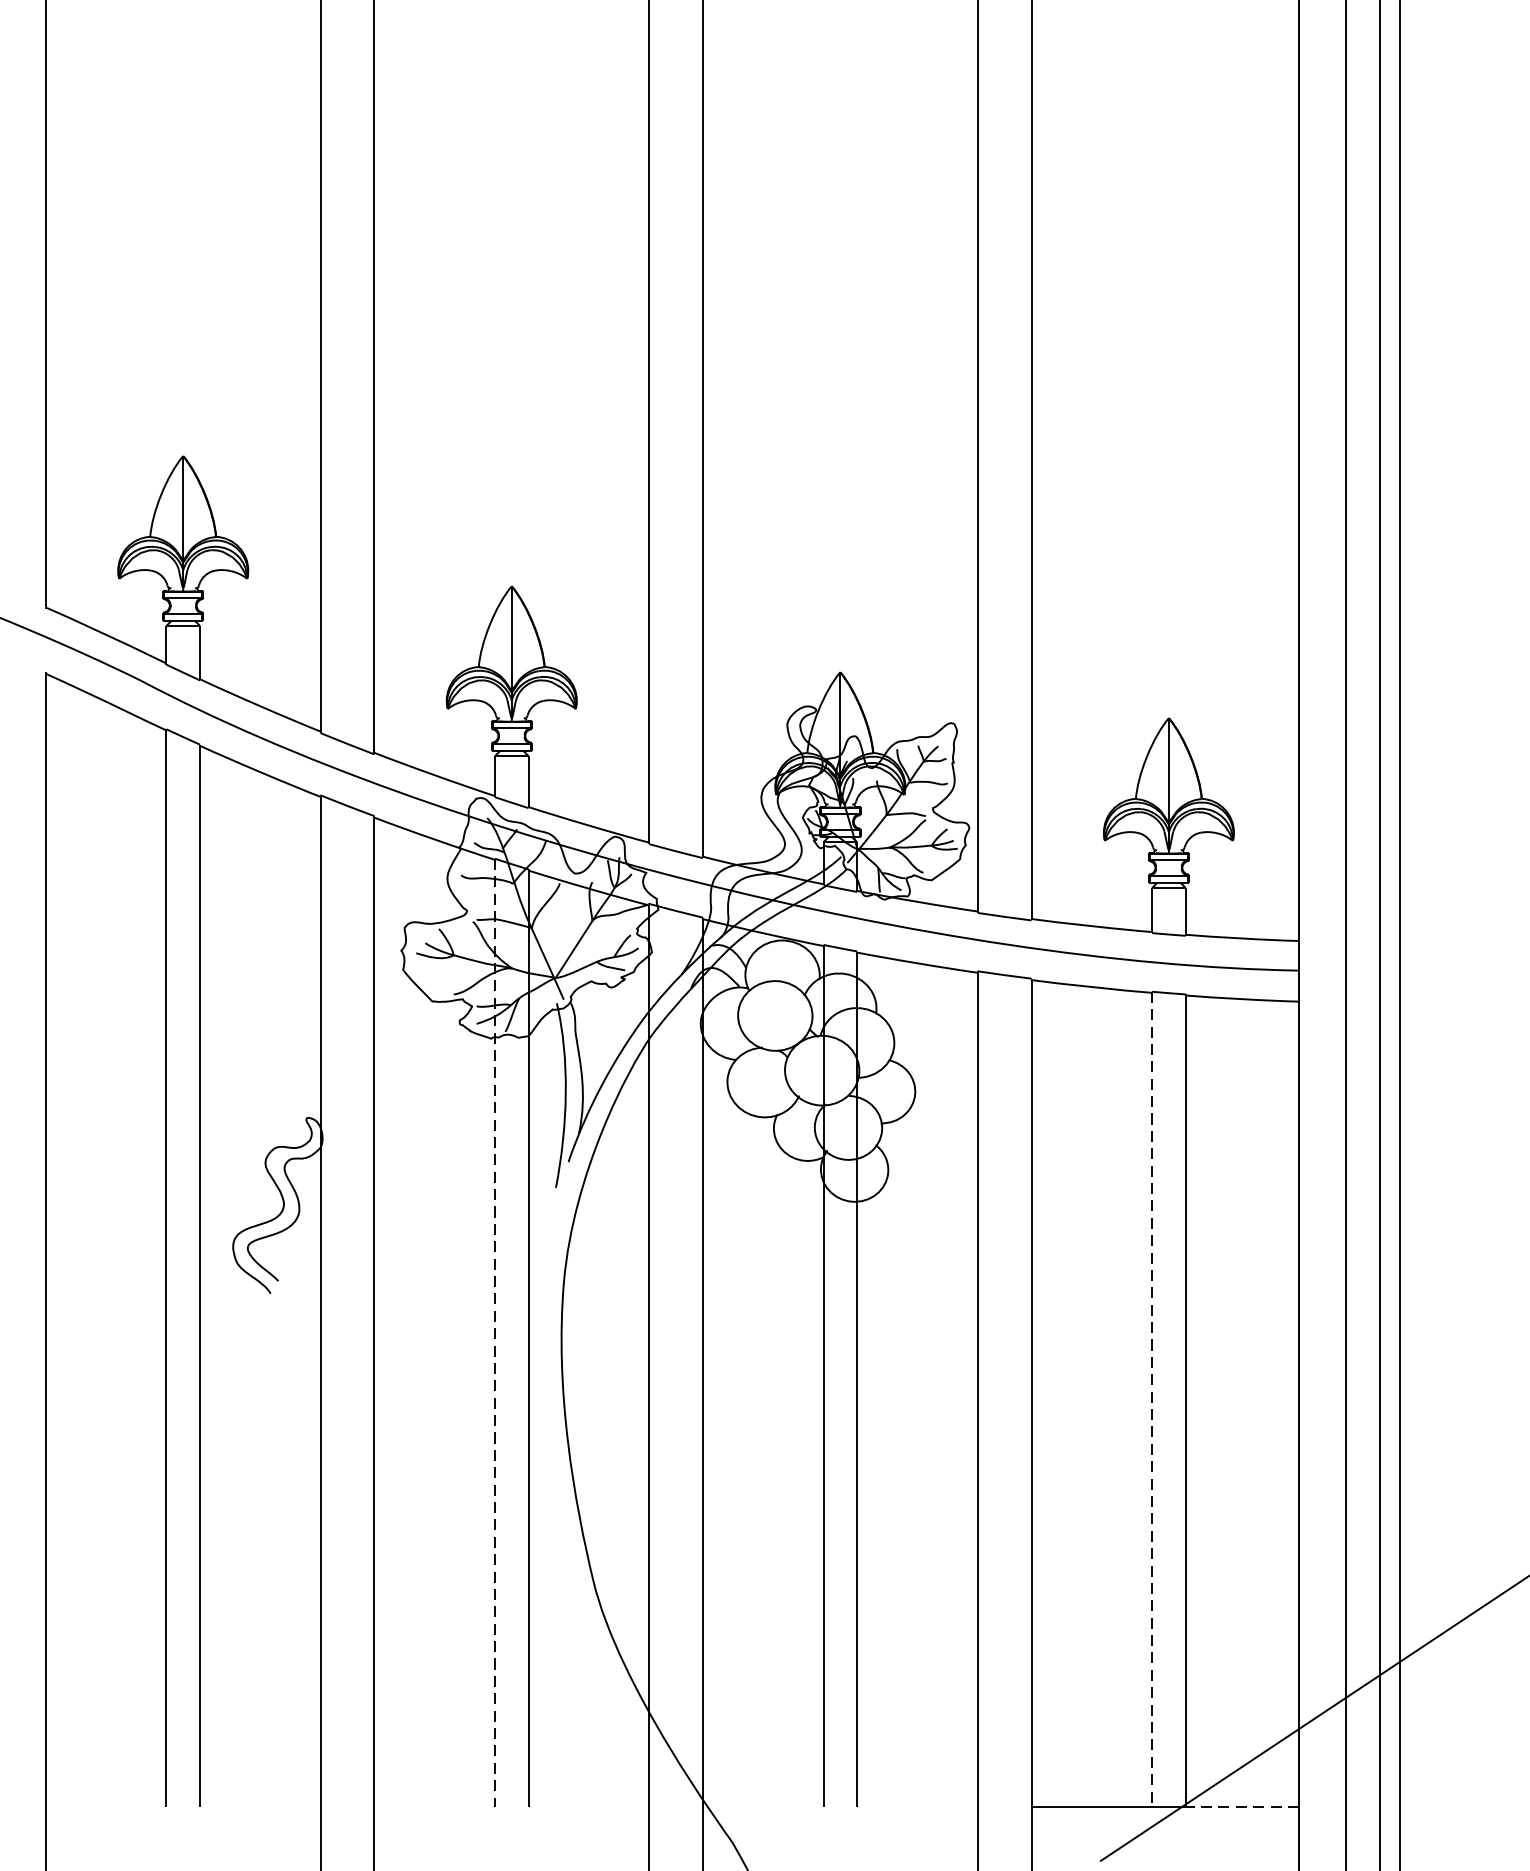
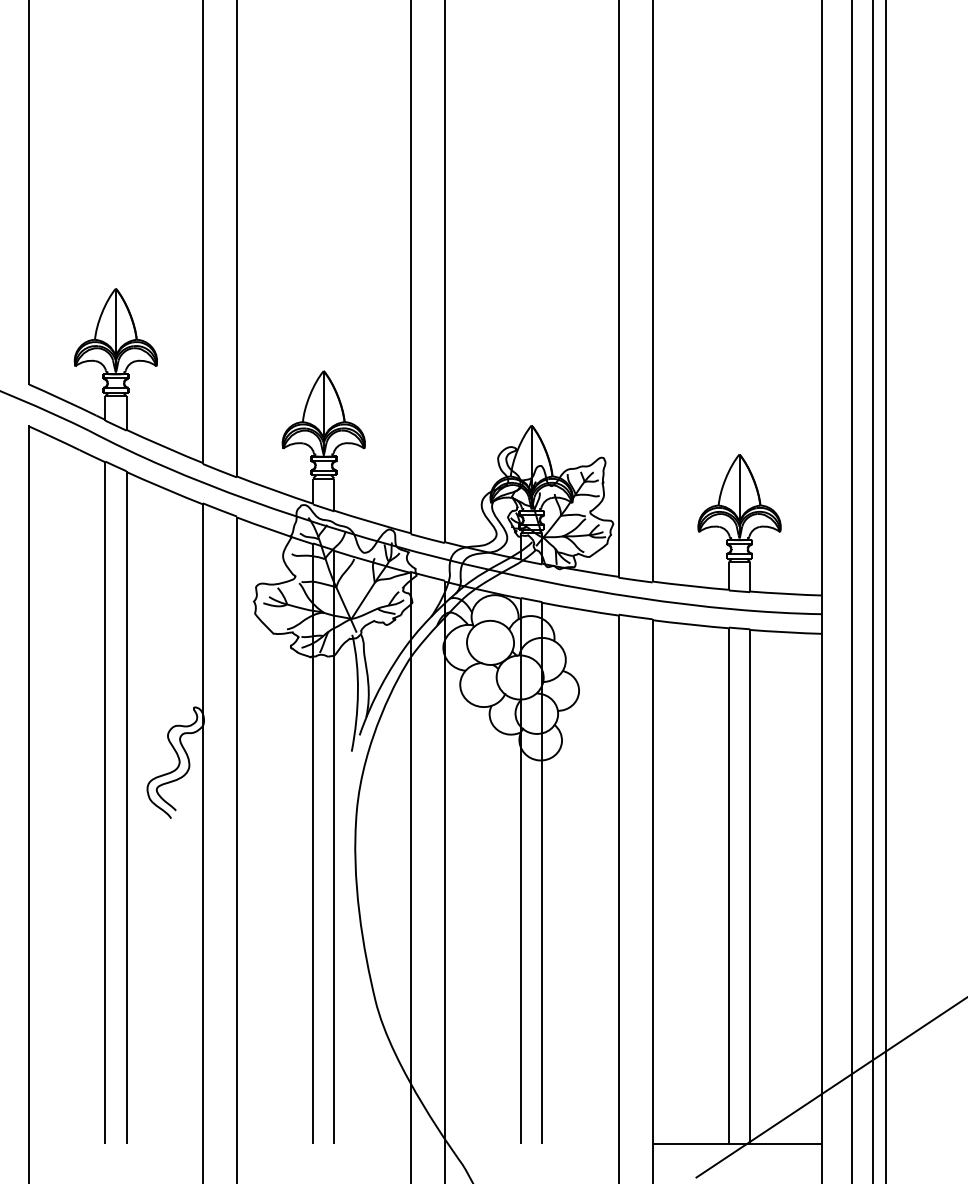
line: (495, 1332) -> (313, 843), dashed -> solid
line: (1151, 1399) -> (728, 885), dashed -> solid
line: (1243, 1807) -> (786, 1143), dashed -> solid

